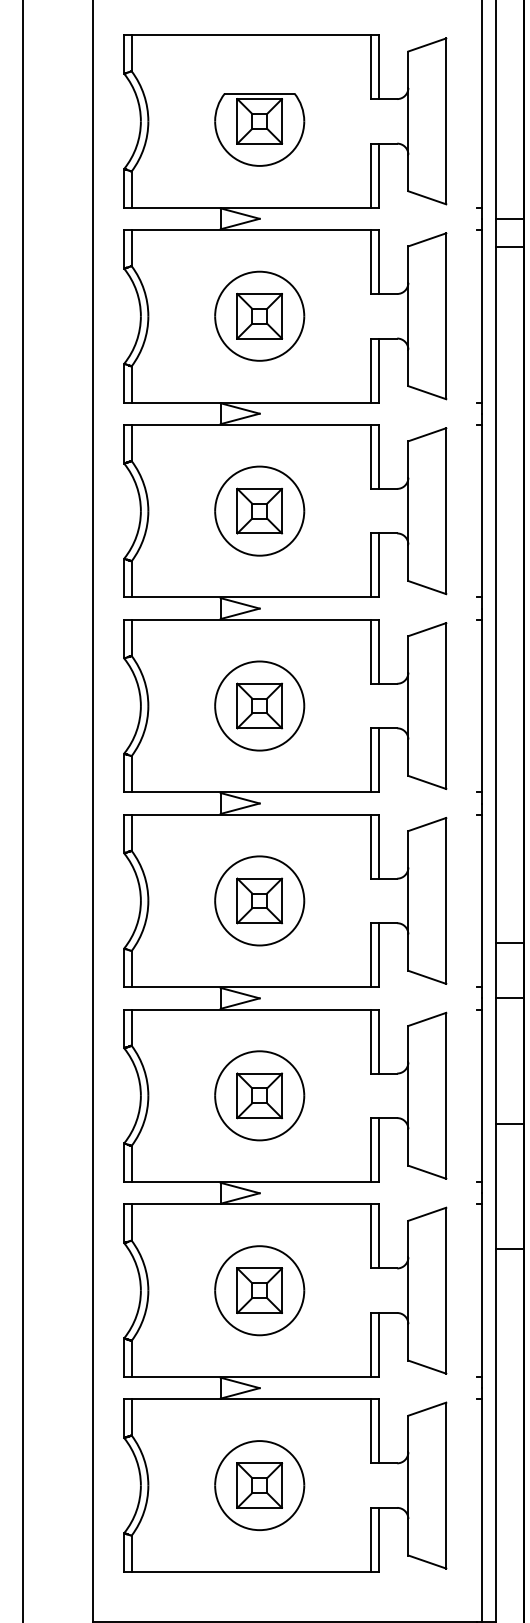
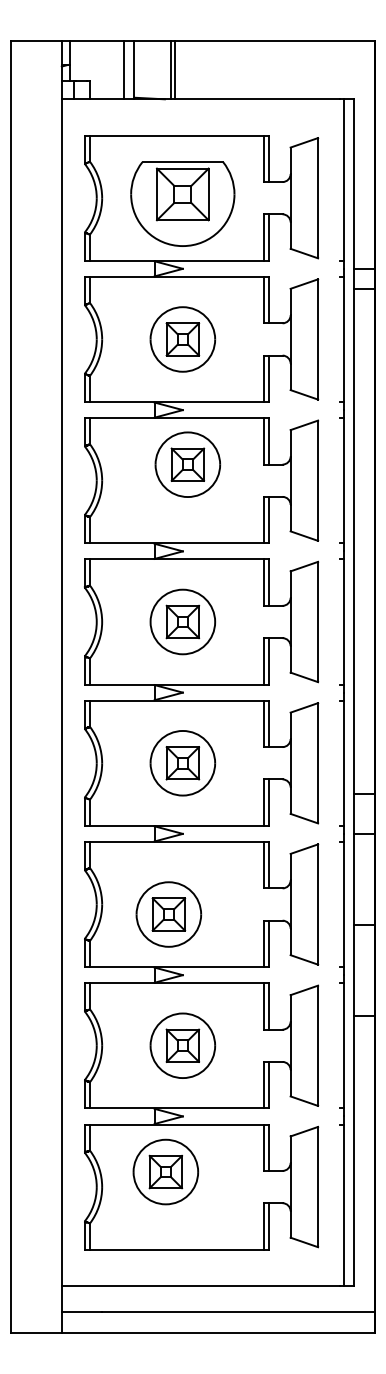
part: (259, 130) -> (182, 204), size x1.6
part: (259, 510) -> (187, 464), moved
part: (259, 1095) -> (168, 914), moved
part: (259, 1484) -> (165, 1171), moved

